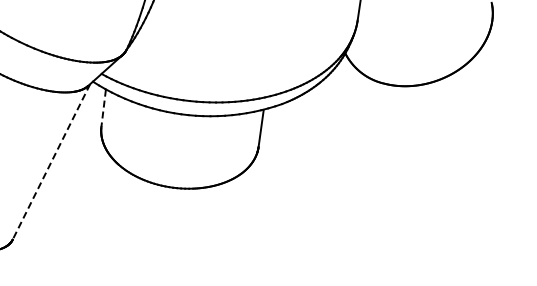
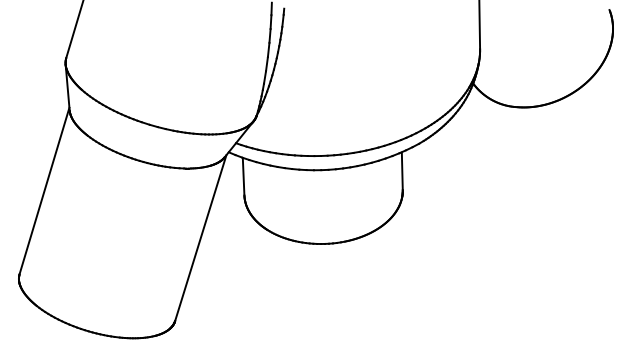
line: (103, 107) -> (243, 176), dashed -> solid
line: (51, 162) -> (200, 238), dashed -> solid

